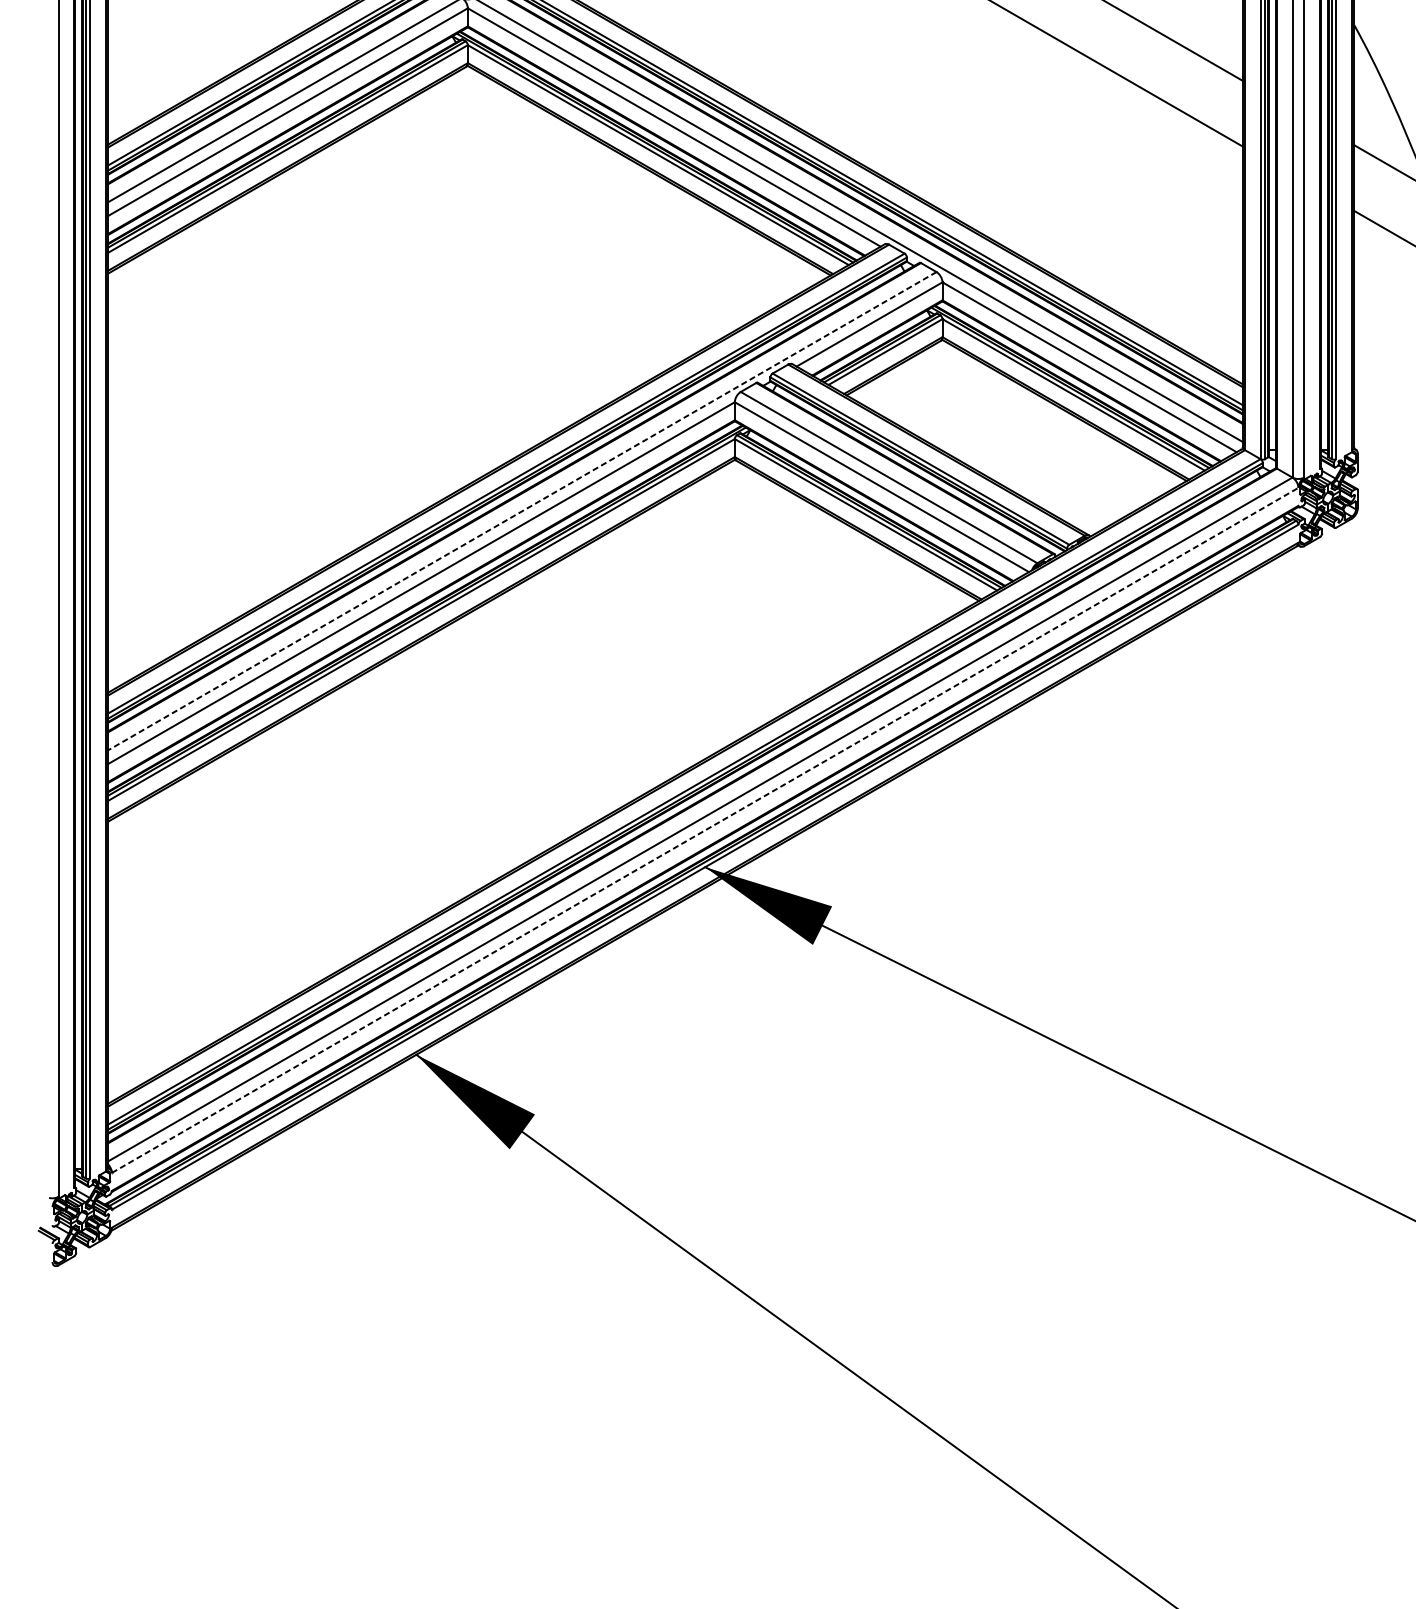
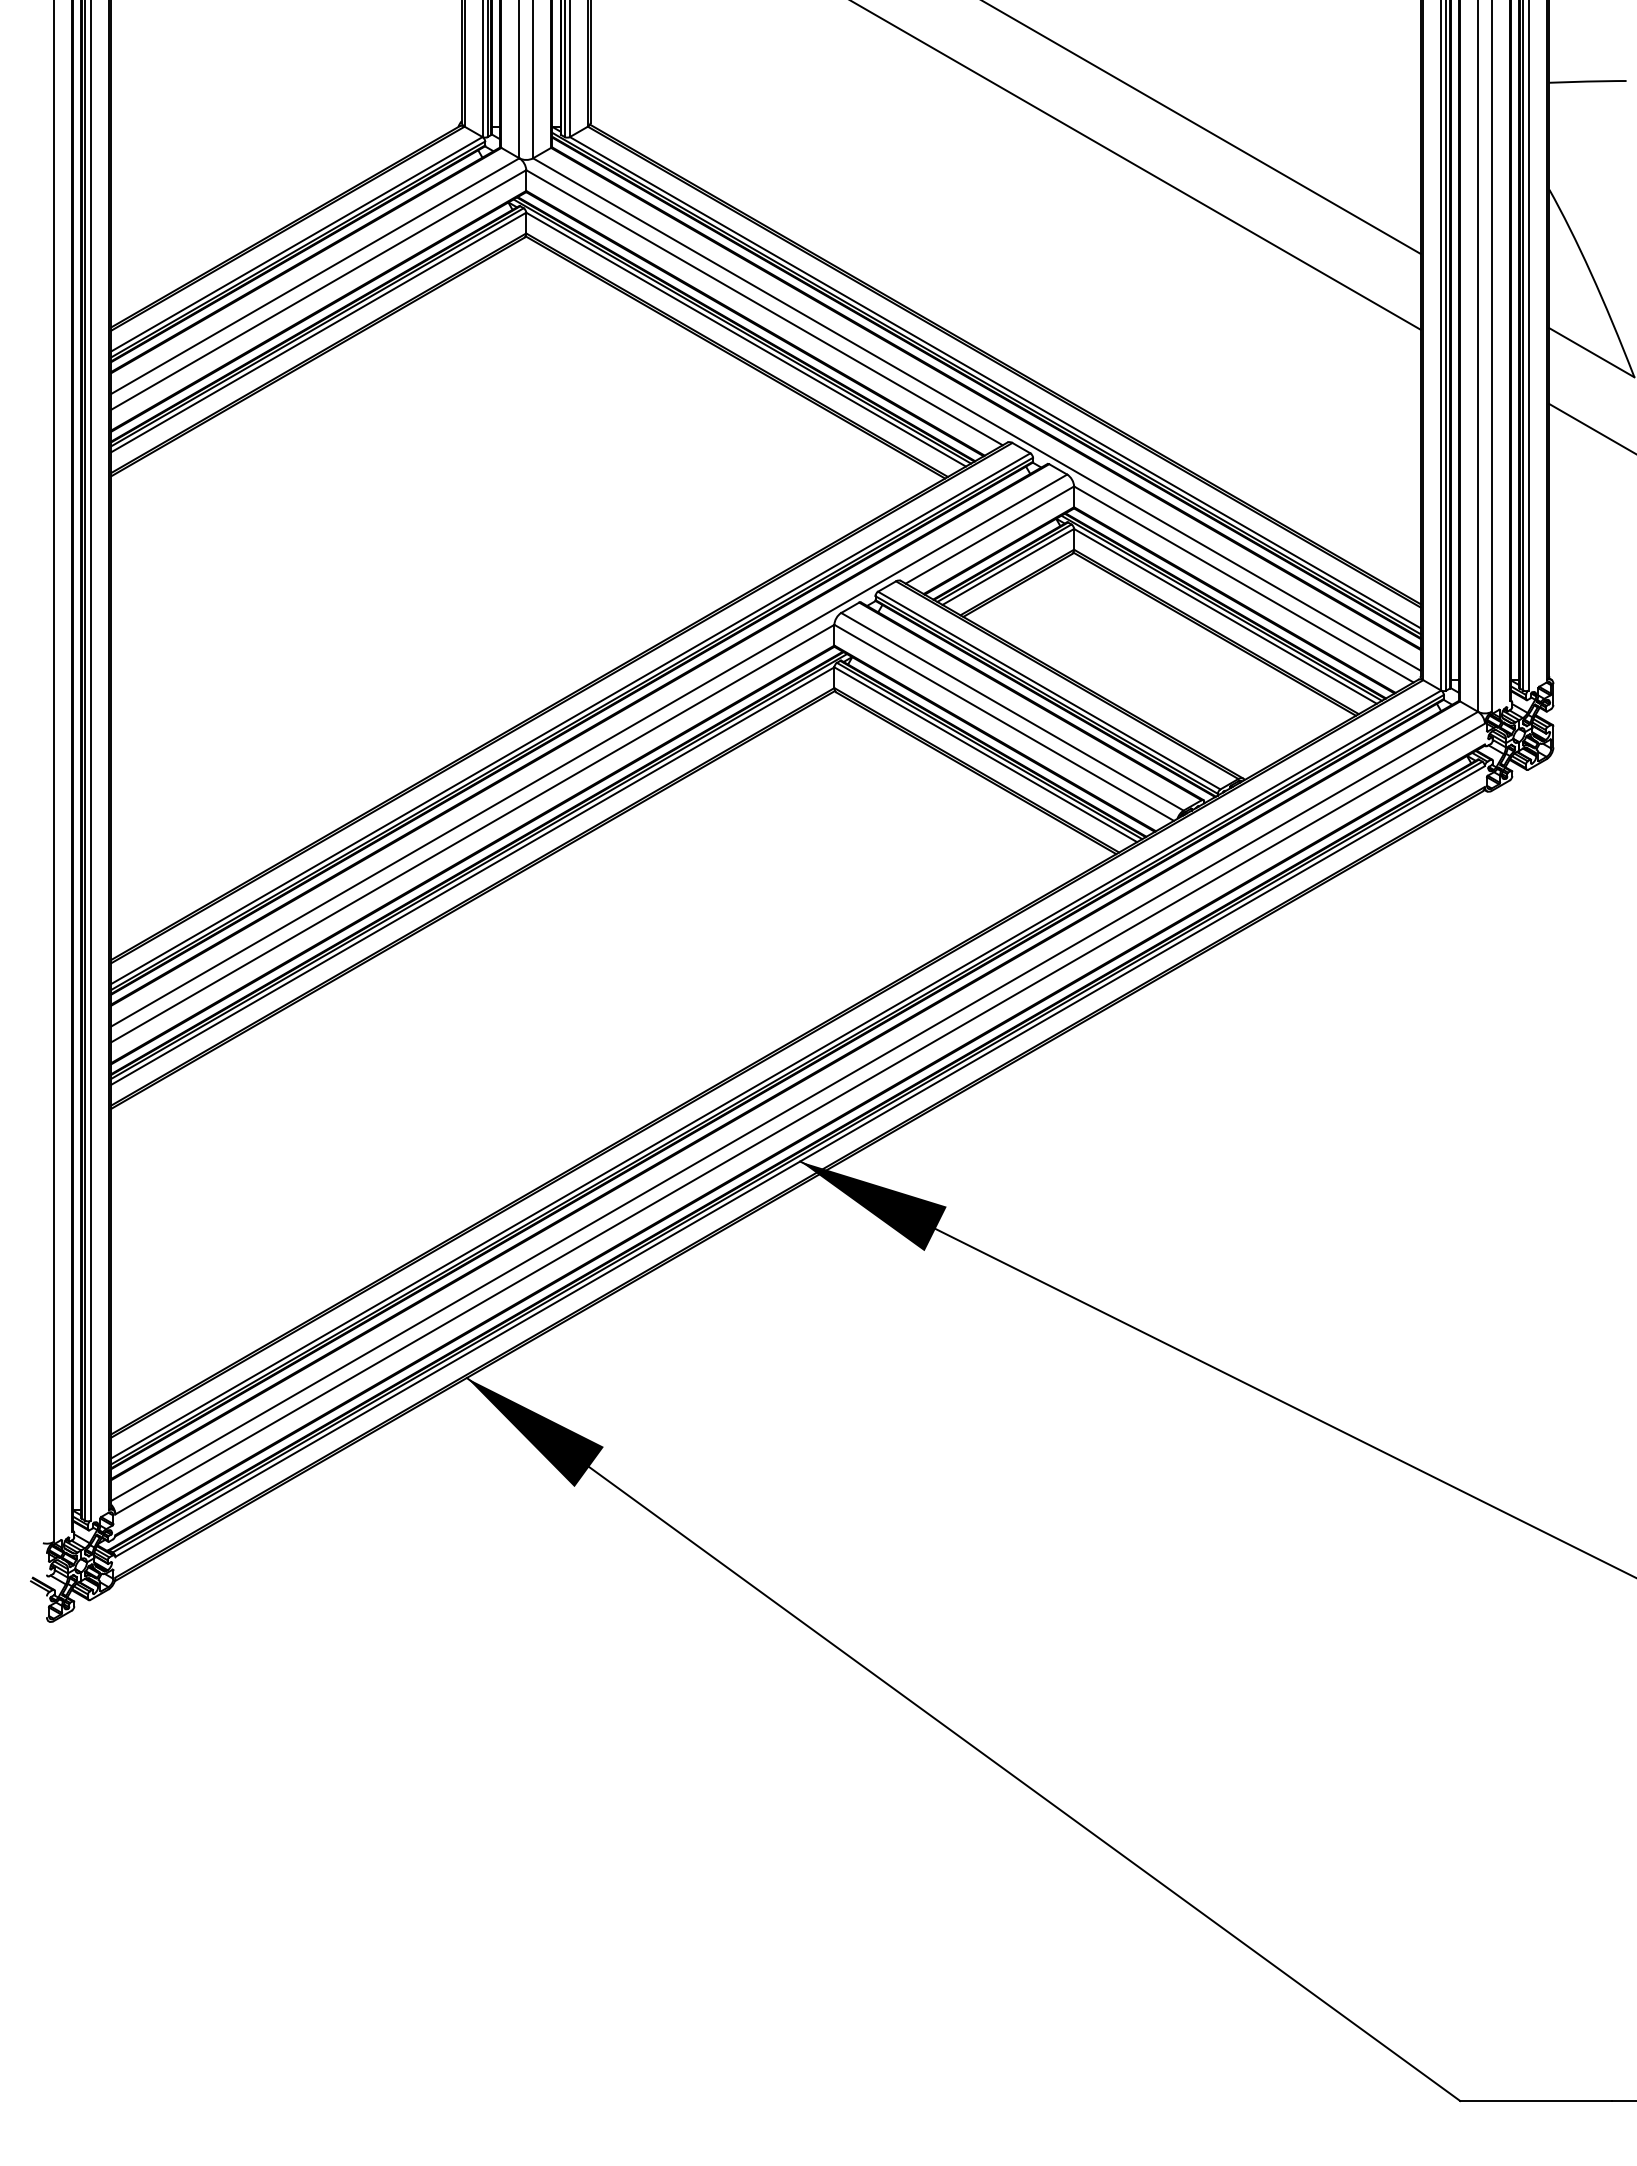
line: (522, 511) -> (589, 750), dashed -> solid
line: (705, 830) -> (800, 1119), dashed -> solid

